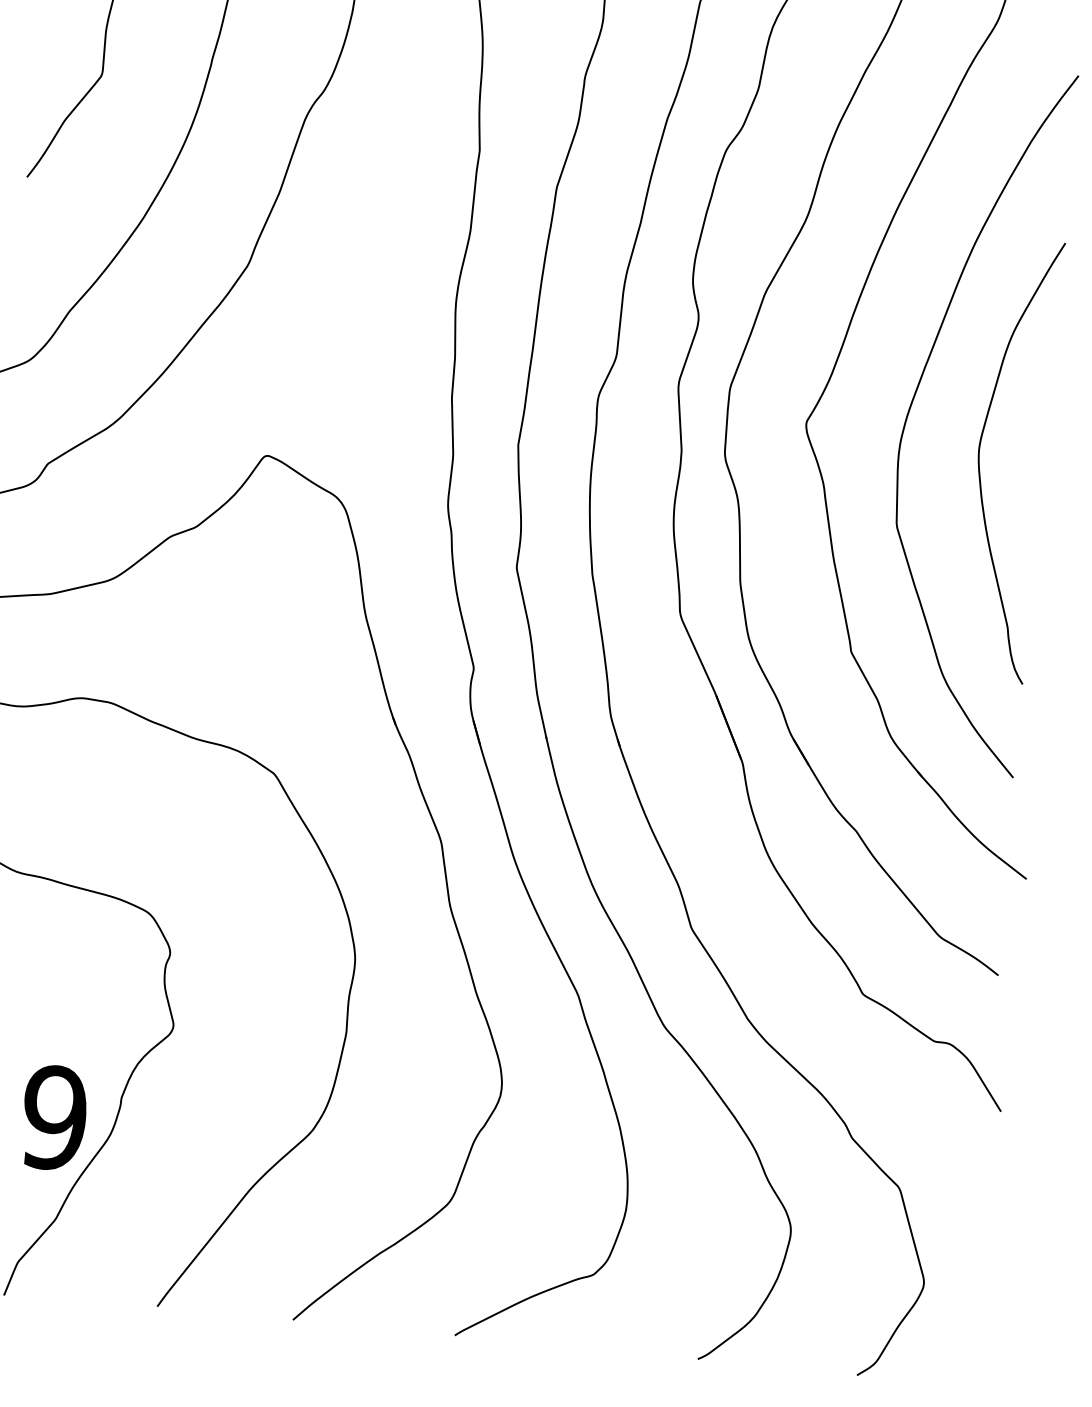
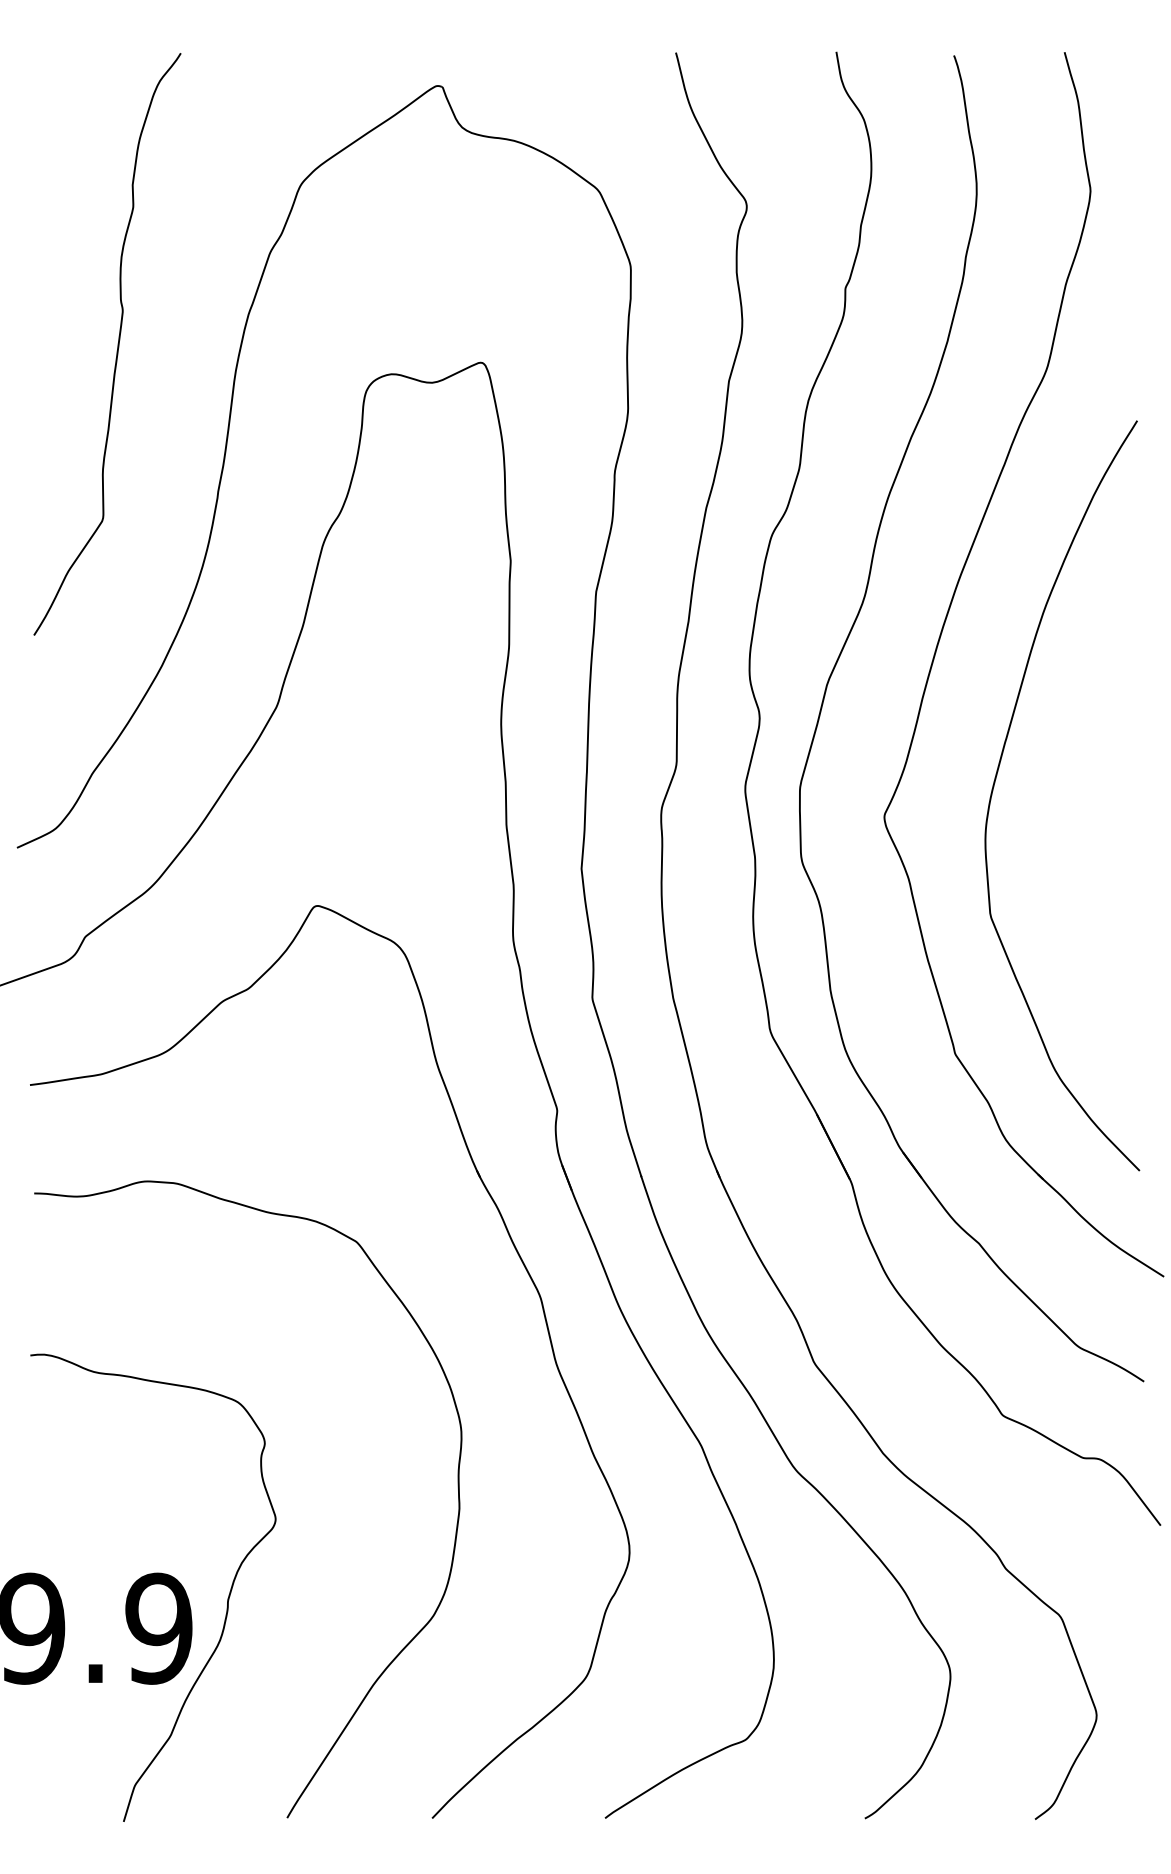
curve: (980, 464) -> (1072, 842), removed

